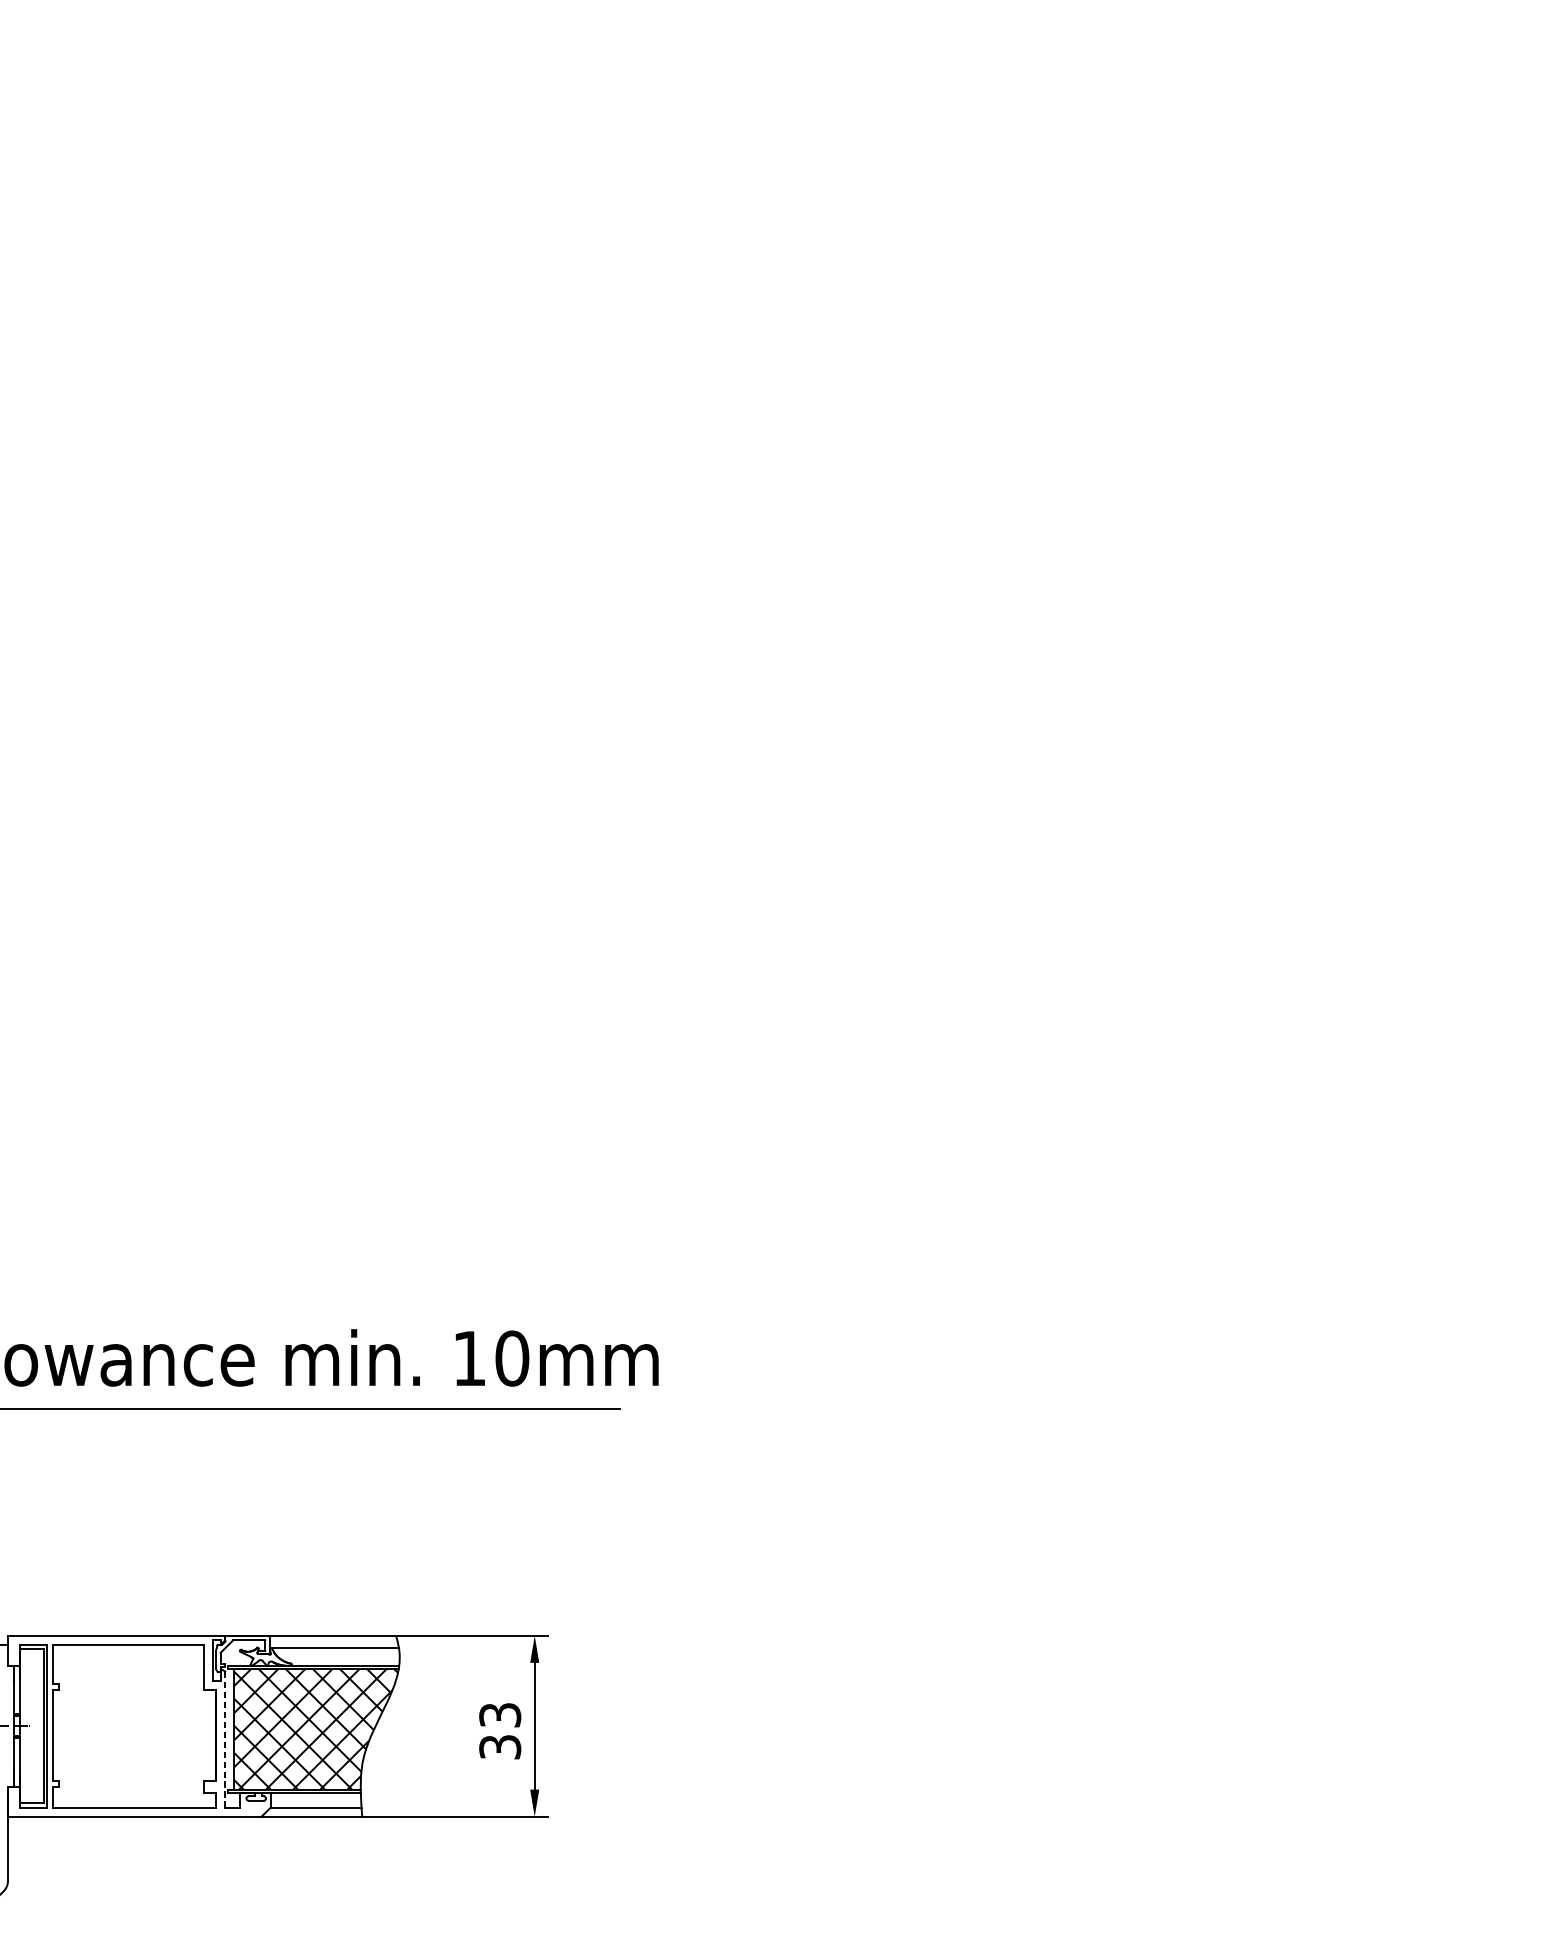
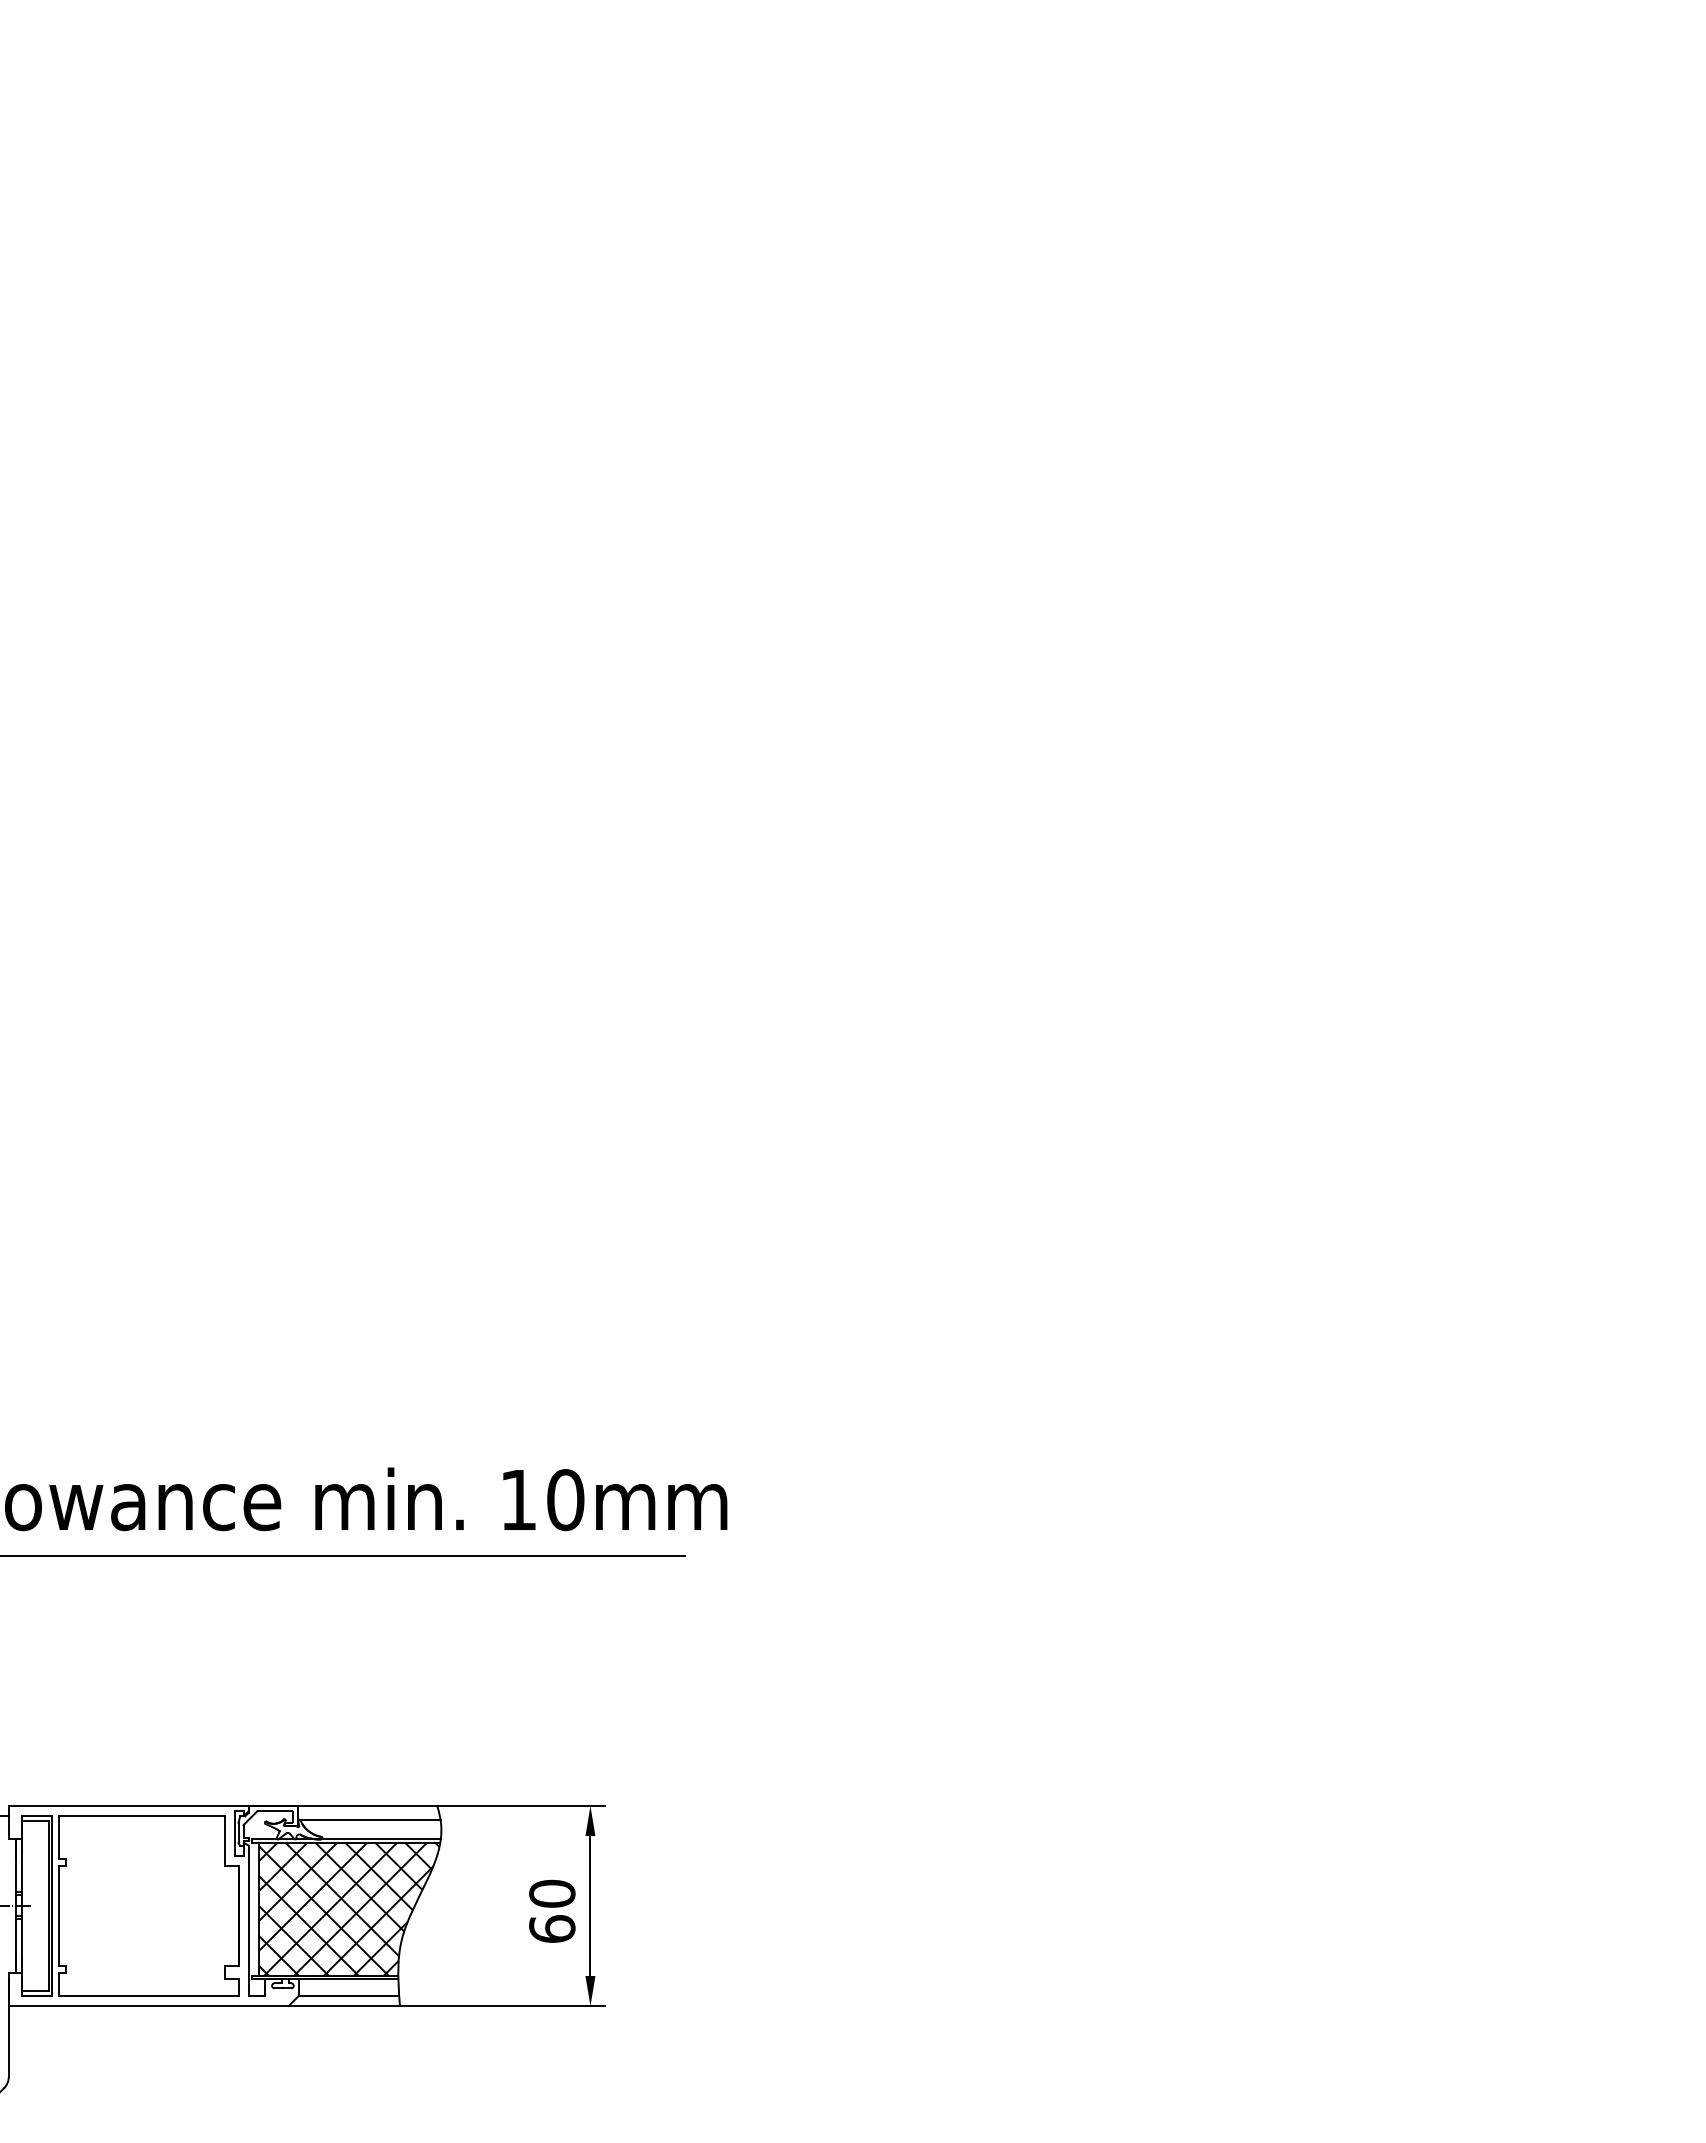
text: (500, 1730) -> (552, 1910), 33 -> 60
line: (225, 1739) -> (248, 1920), dashed -> solid

